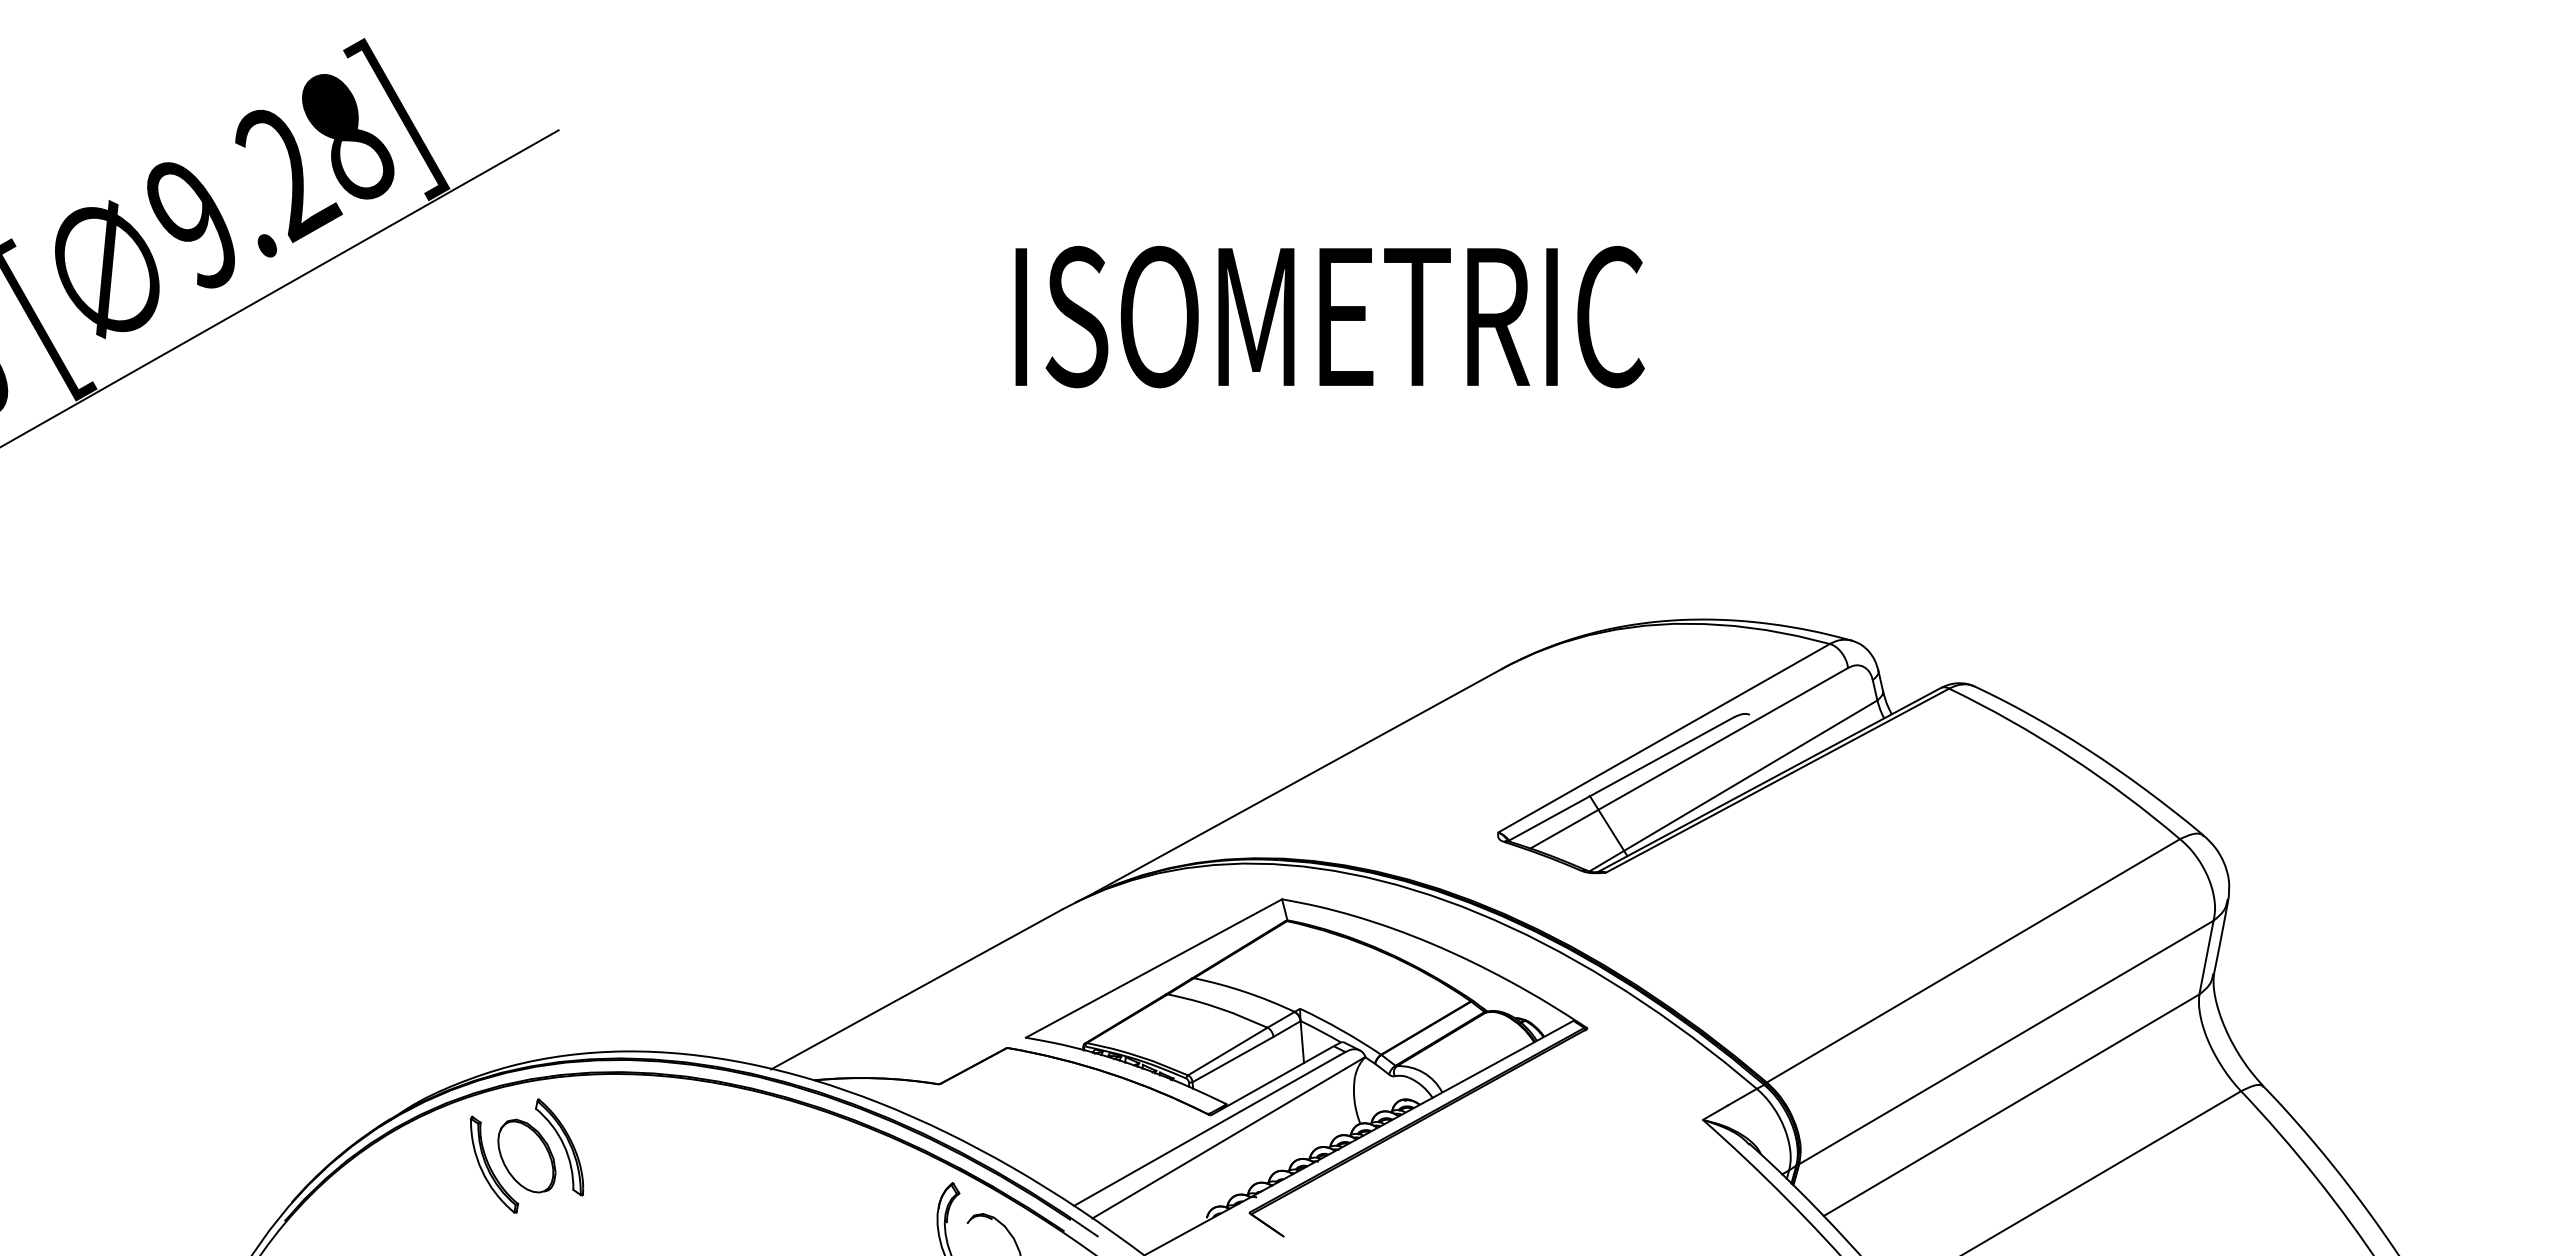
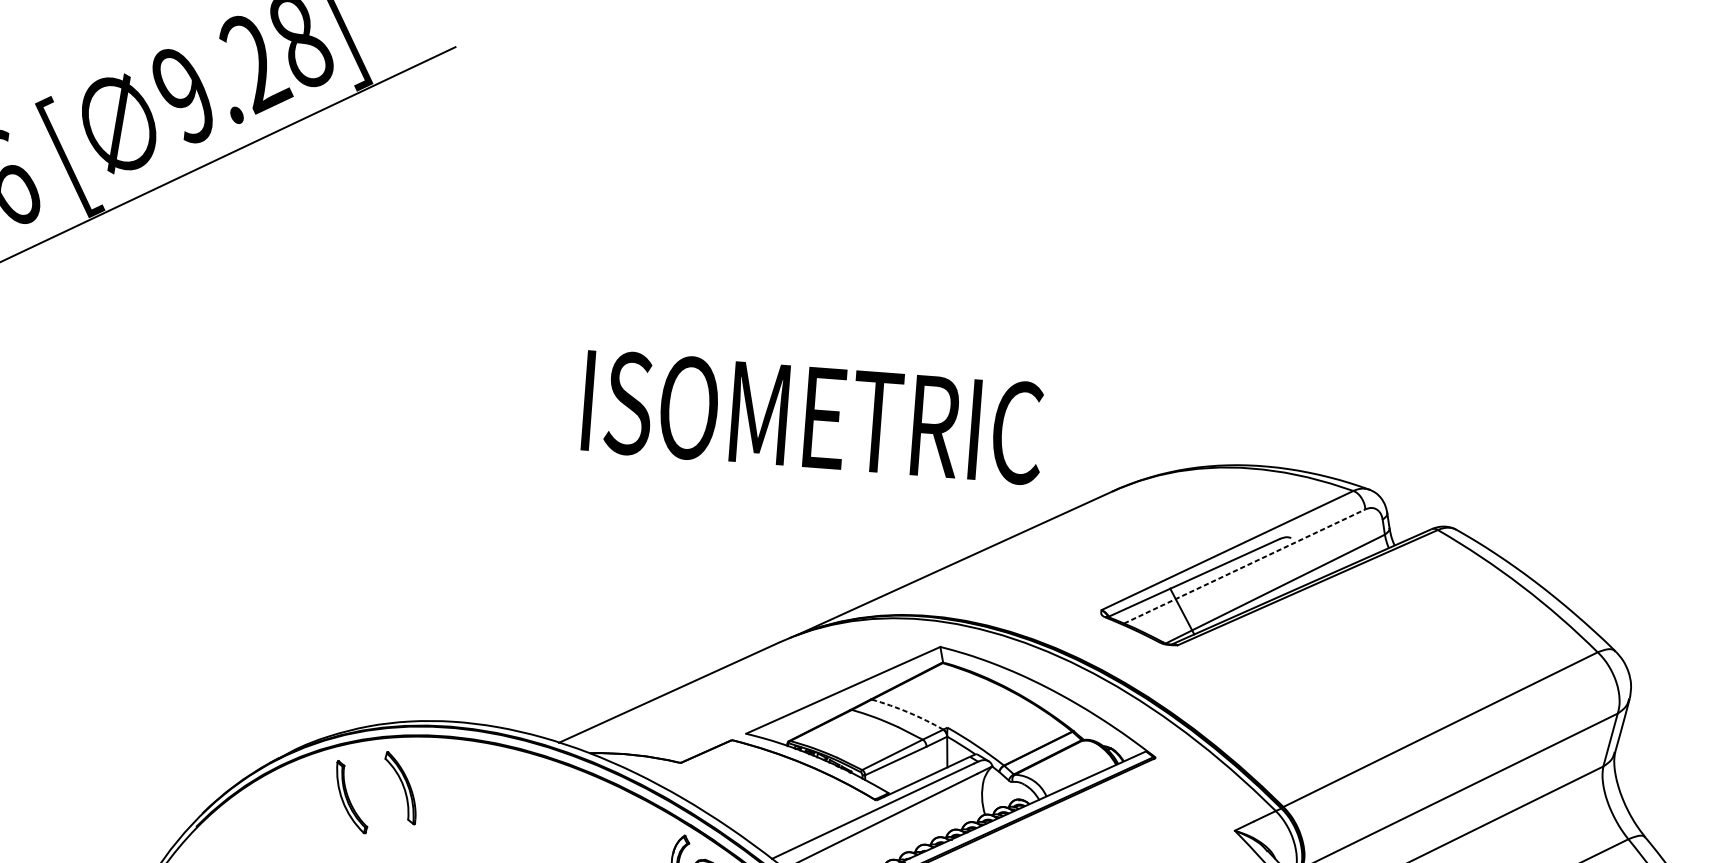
text: (1329, 317) -> (812, 417), moved
line: (1689, 758) -> (1244, 566), solid -> dashed
arc: (1245, 992) -> (908, 712), solid -> dashed
part: (526, 1155) -> (375, 792), removed

